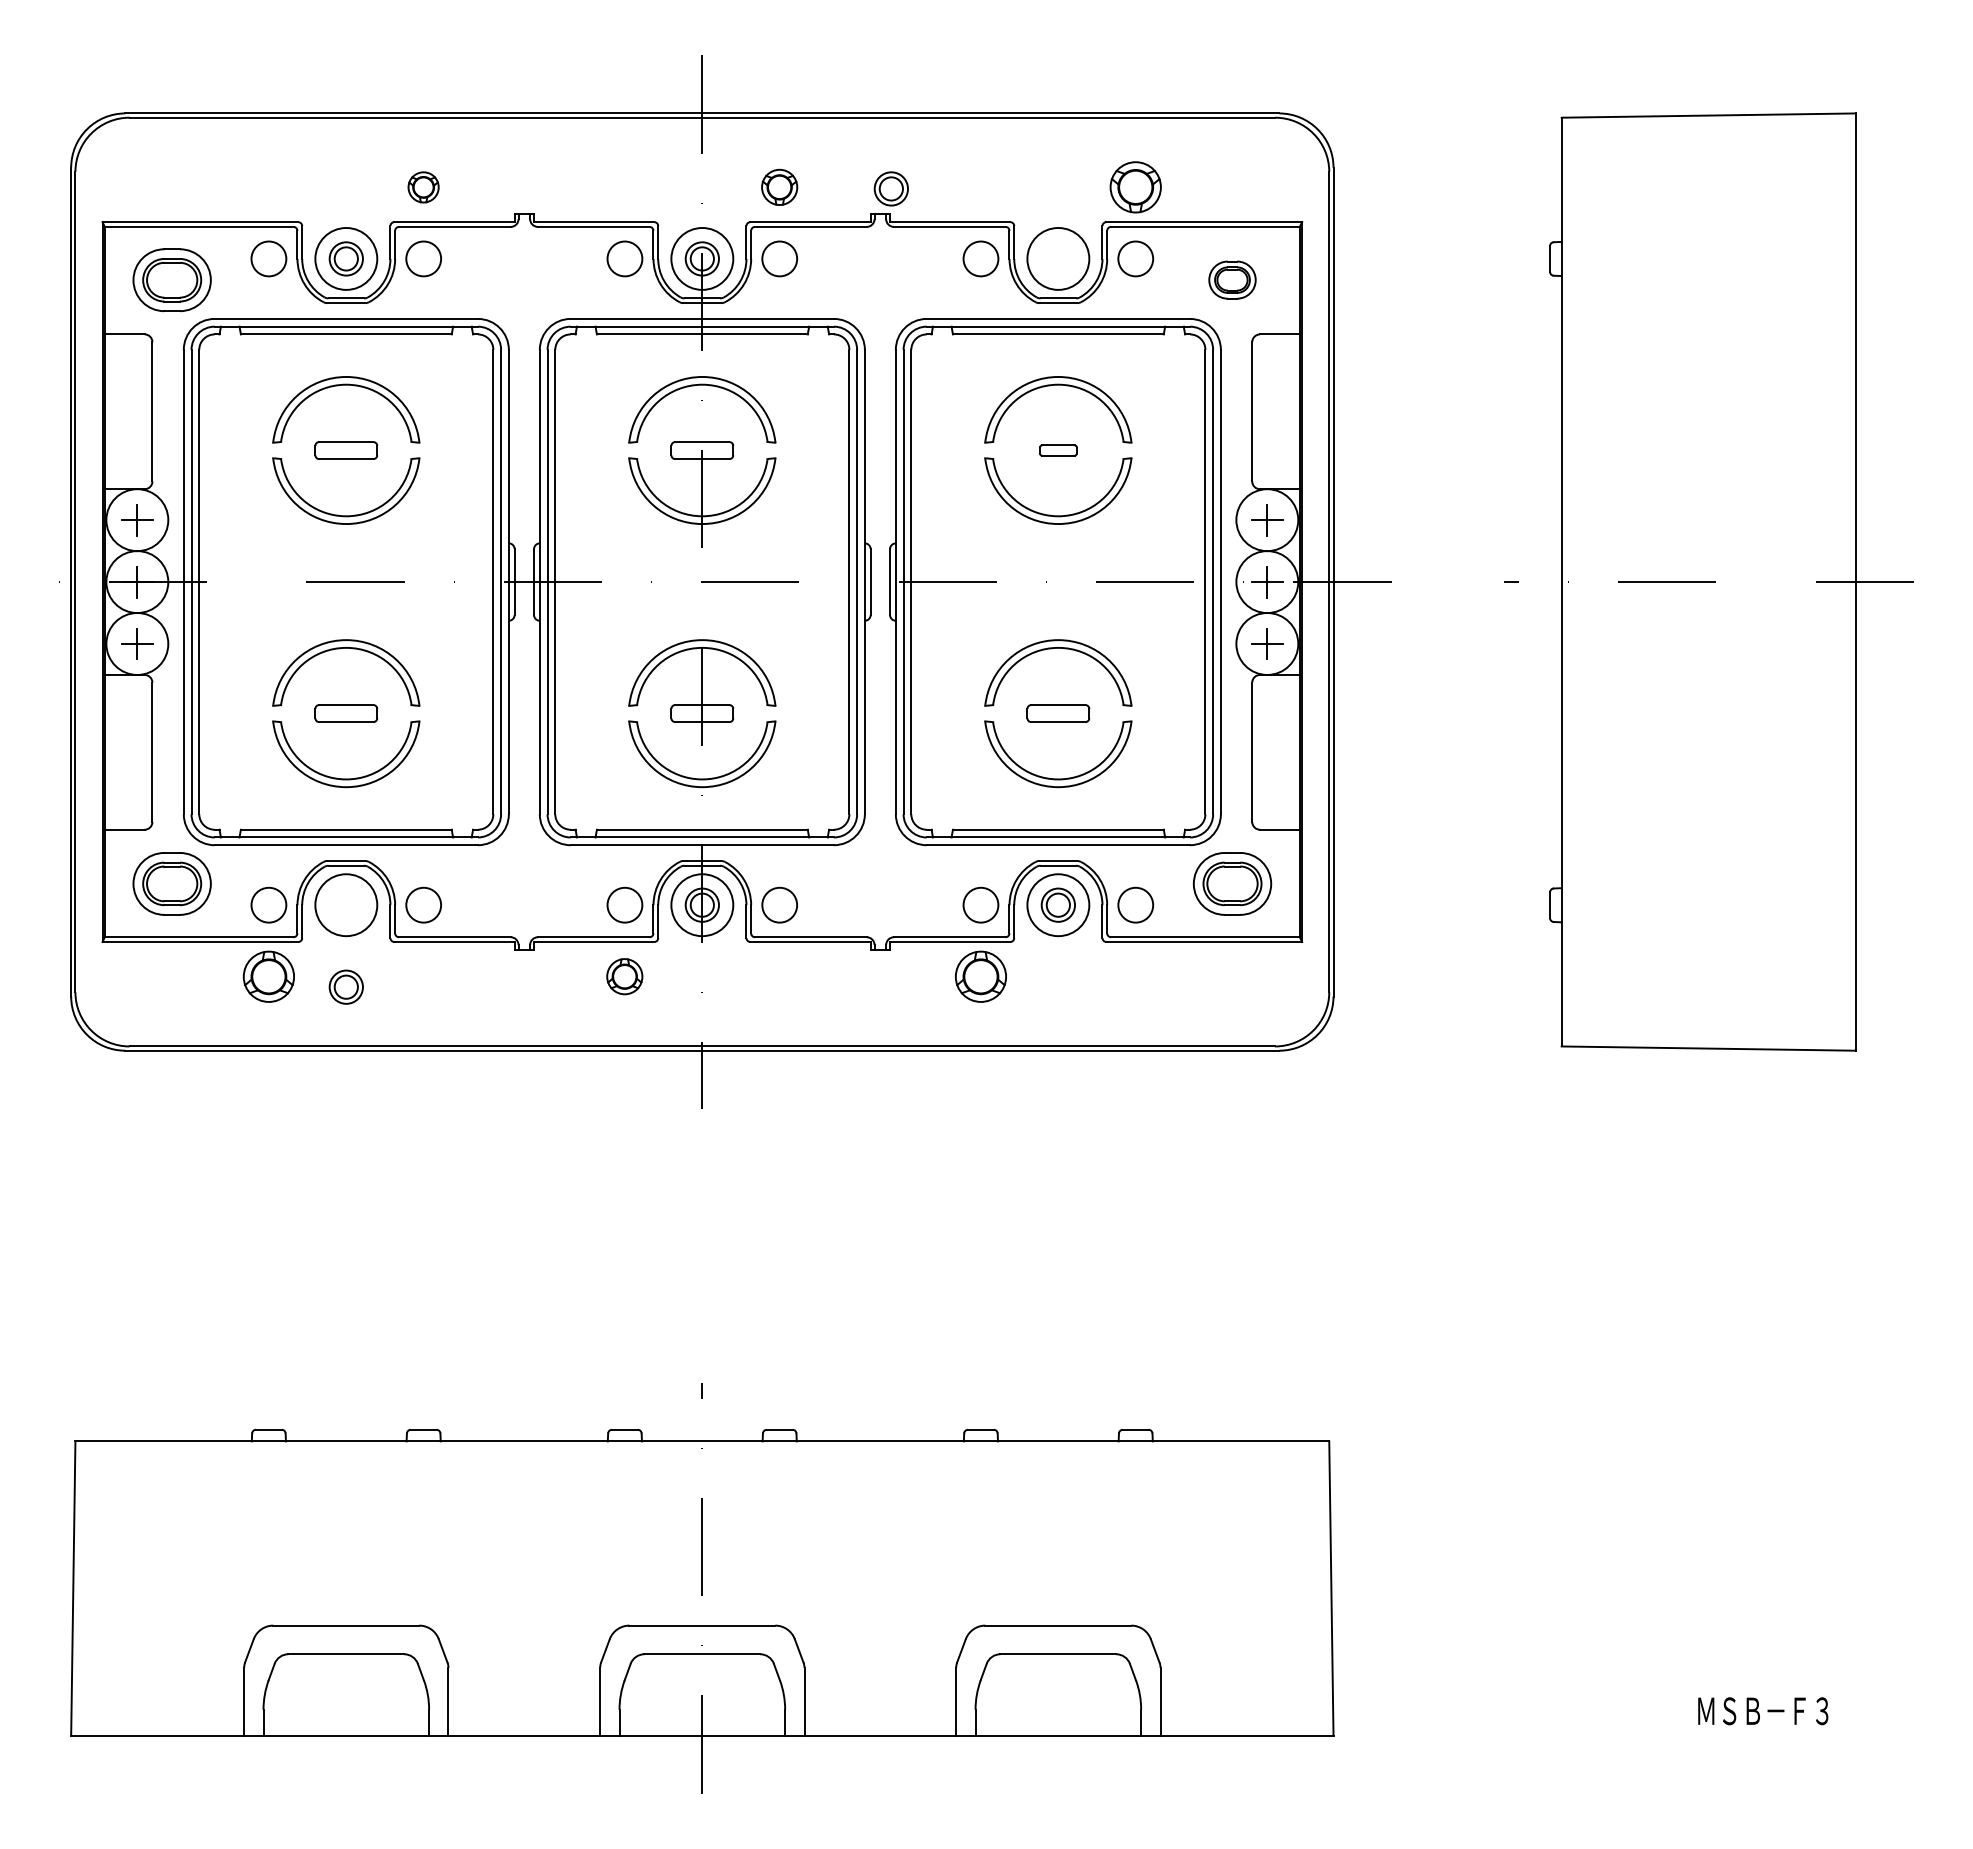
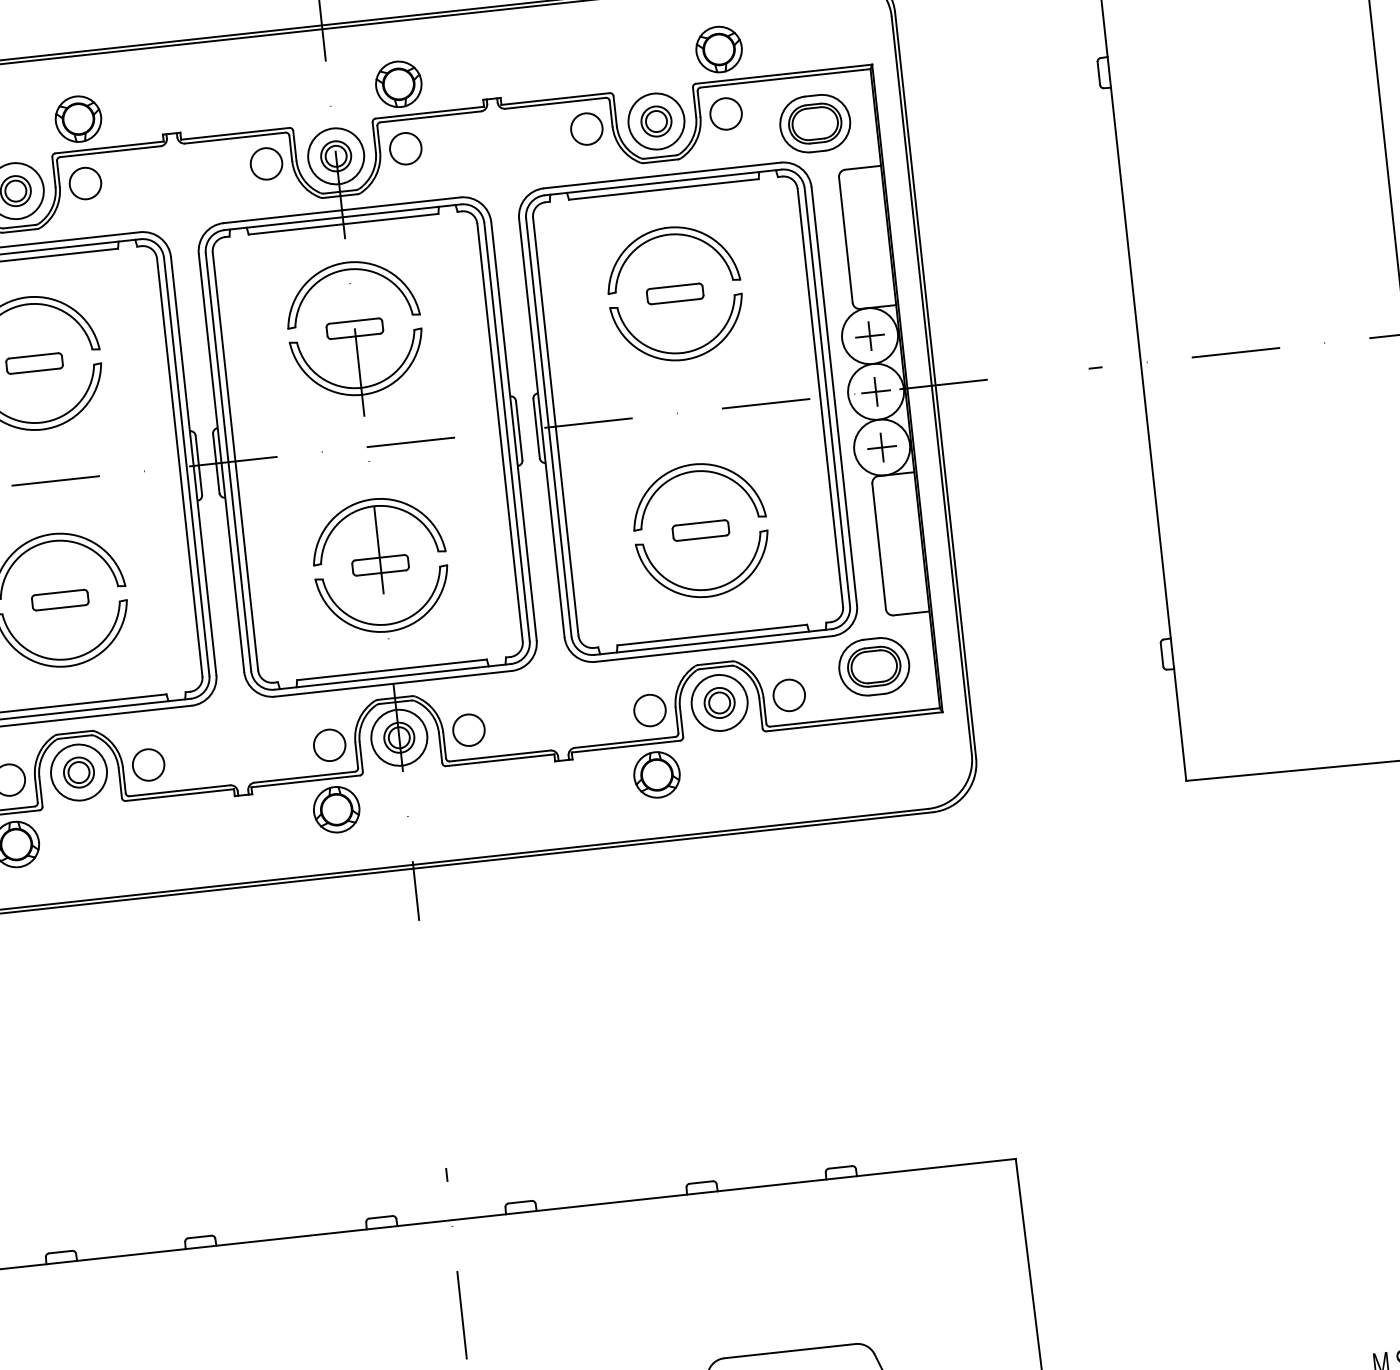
part: (423, 187) -> (78, 119), size x1.67
part: (779, 187) -> (398, 84), size x1.43
part: (890, 188) -> (655, 121), moved
part: (1232, 279) -> (815, 123), size x1.67
part: (1058, 450) -> (675, 293), size x1.67
part: (624, 976) -> (336, 809), size x1.43
part: (345, 986) -> (78, 772), moved

